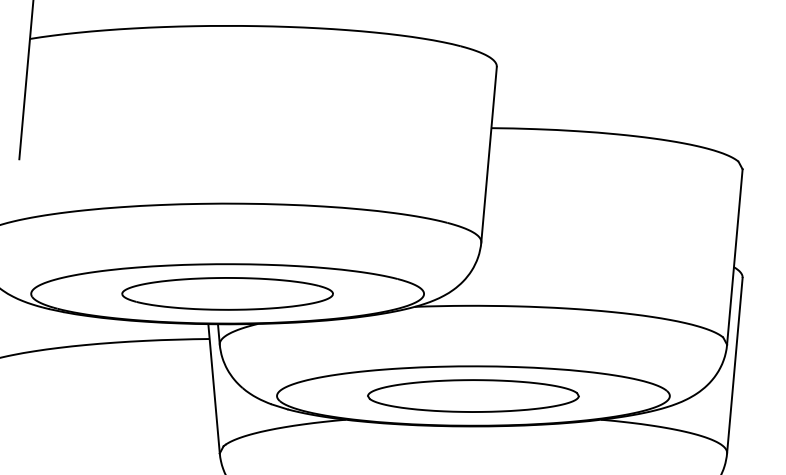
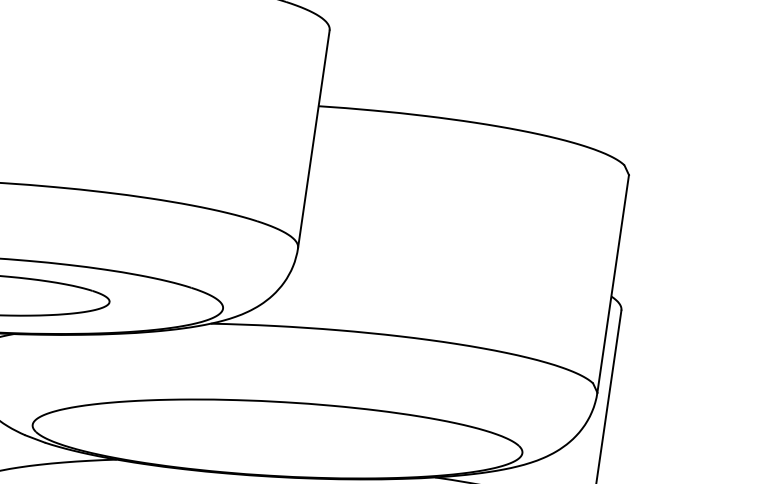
part: (473, 395) -> (277, 438), removed

